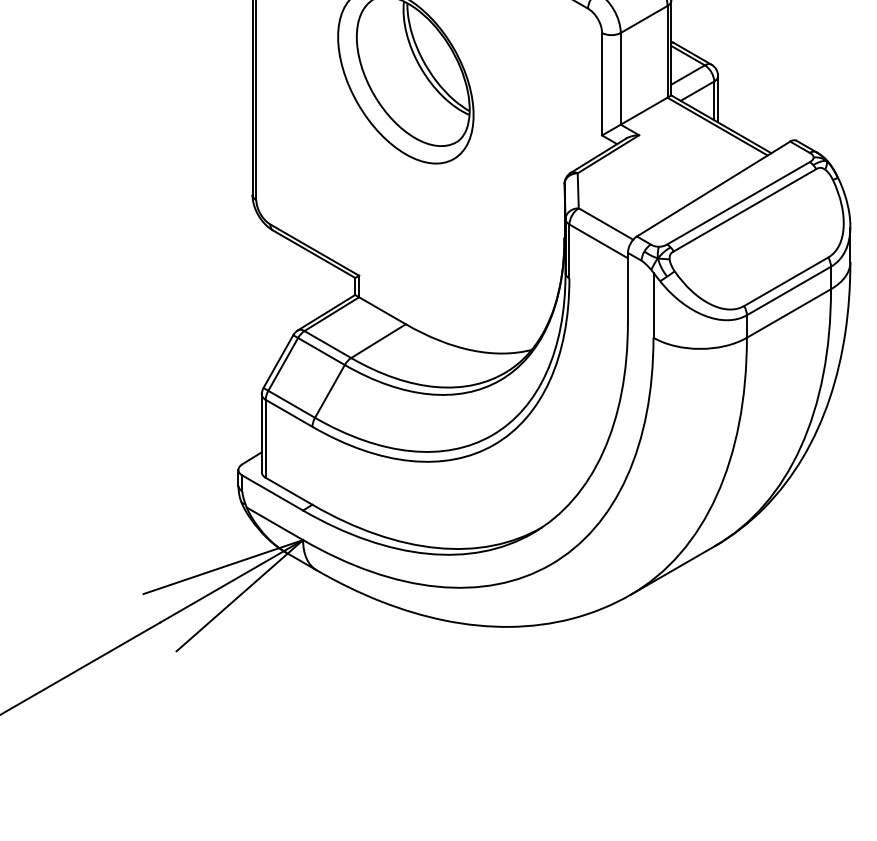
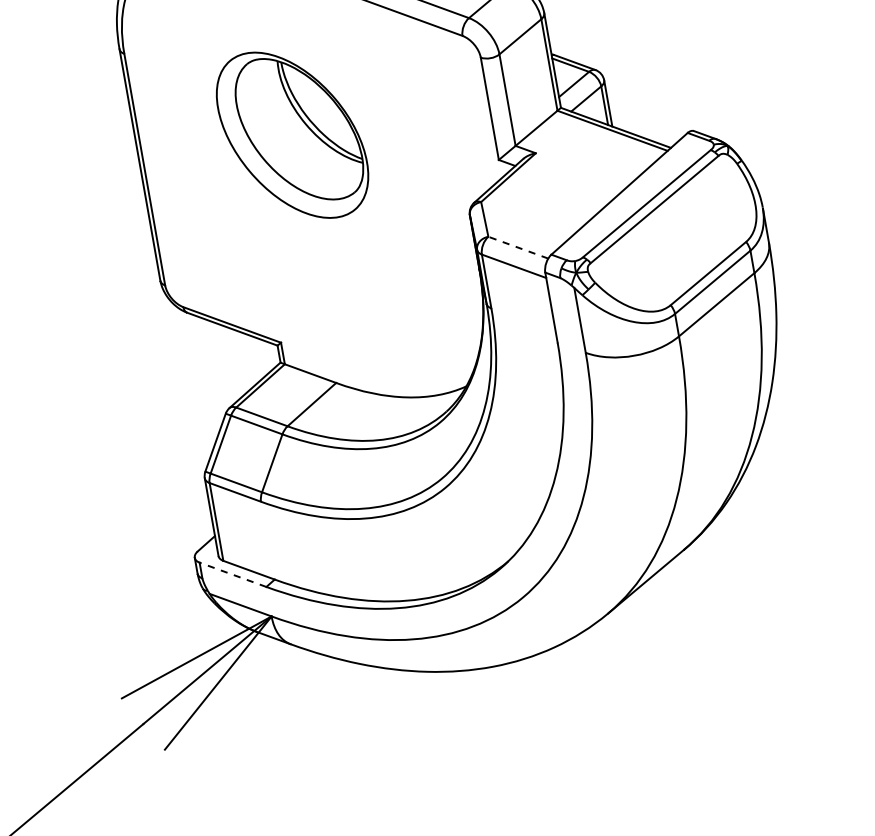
line: (605, 223) -> (517, 247), solid -> dashed
line: (272, 492) -> (232, 574), solid -> dashed

